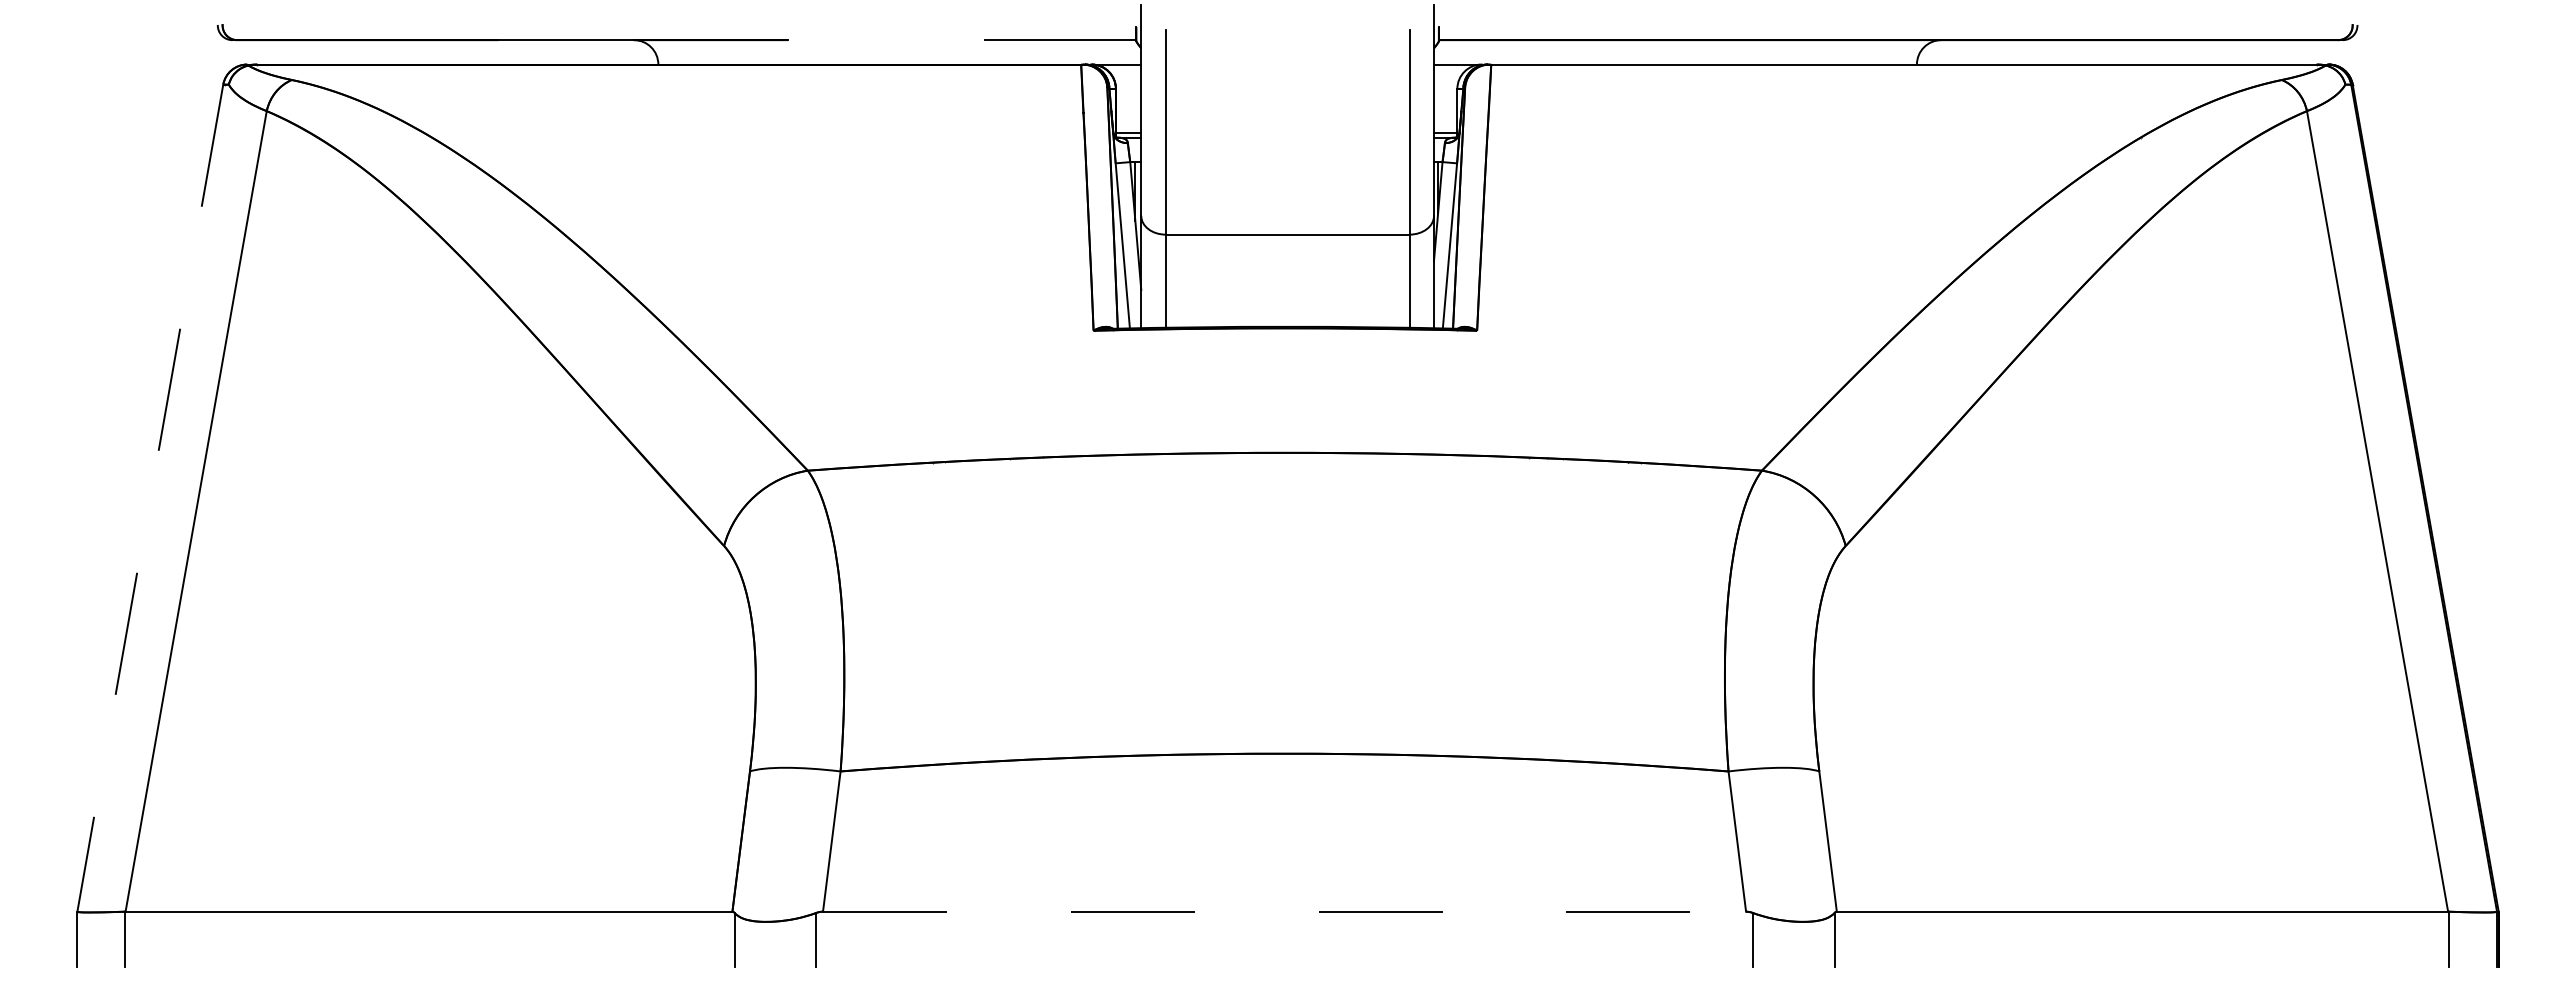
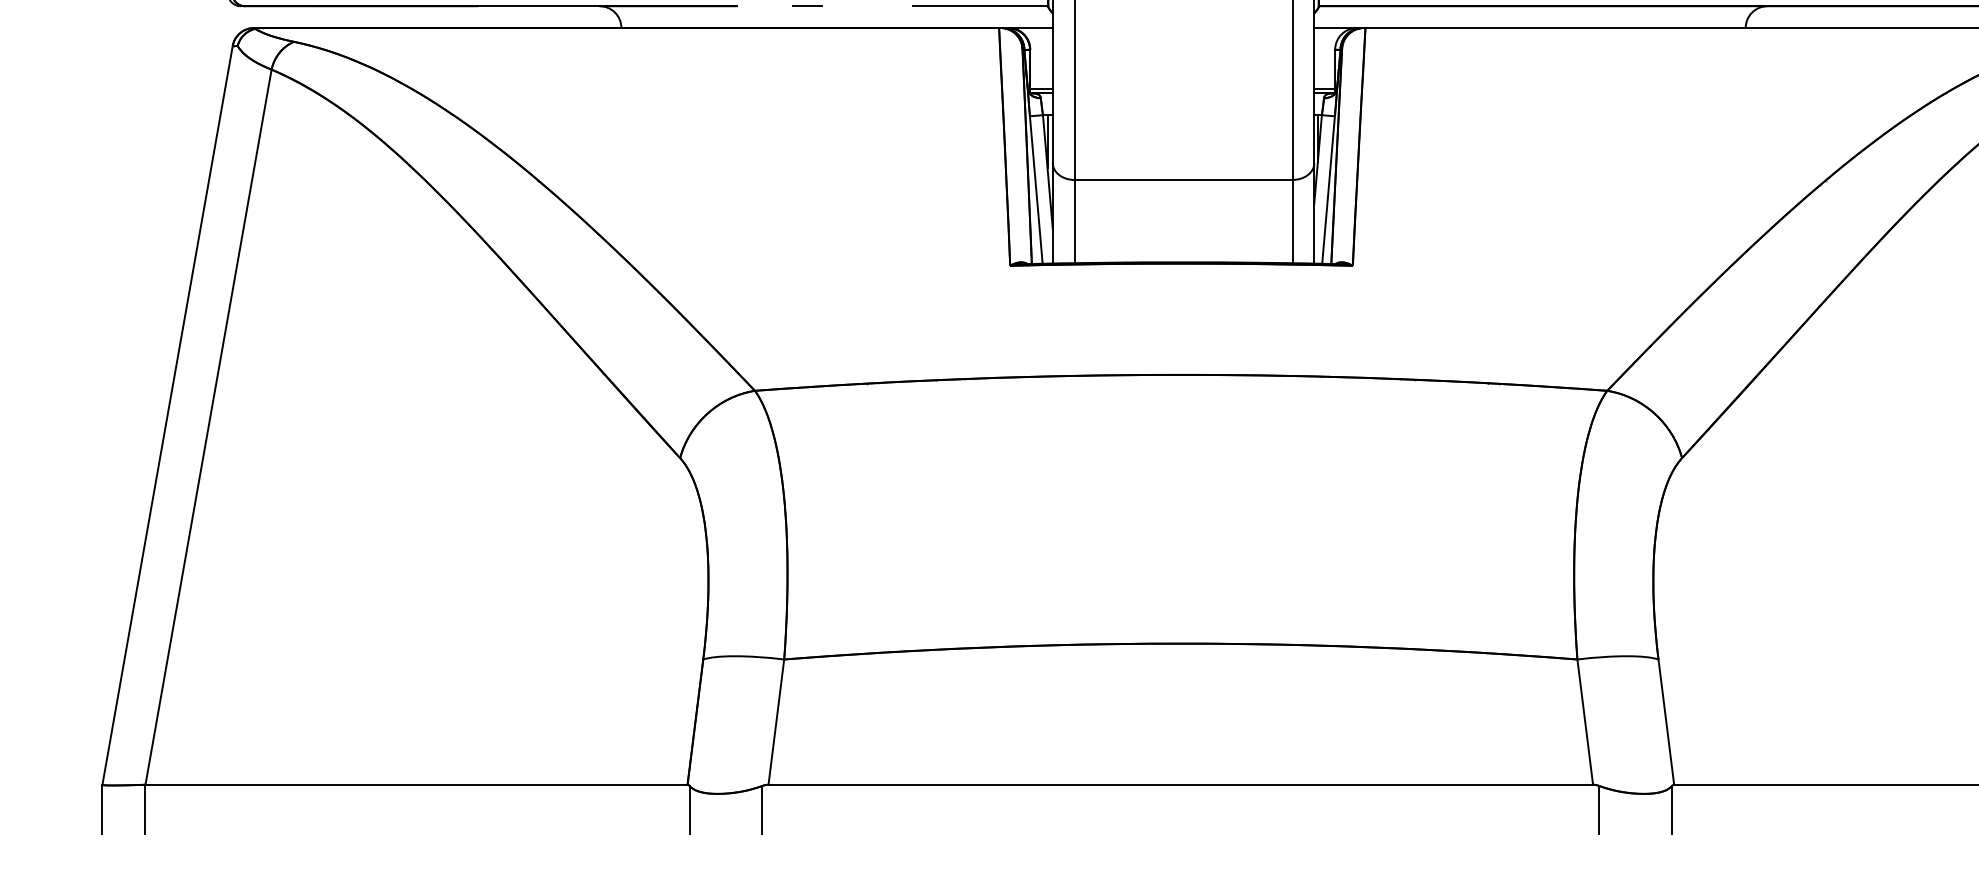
line: (866, 40) -> (807, 6), added
line: (150, 498) -> (167, 415), dashed -> solid
line: (1284, 911) -> (1180, 784), dashed -> solid

